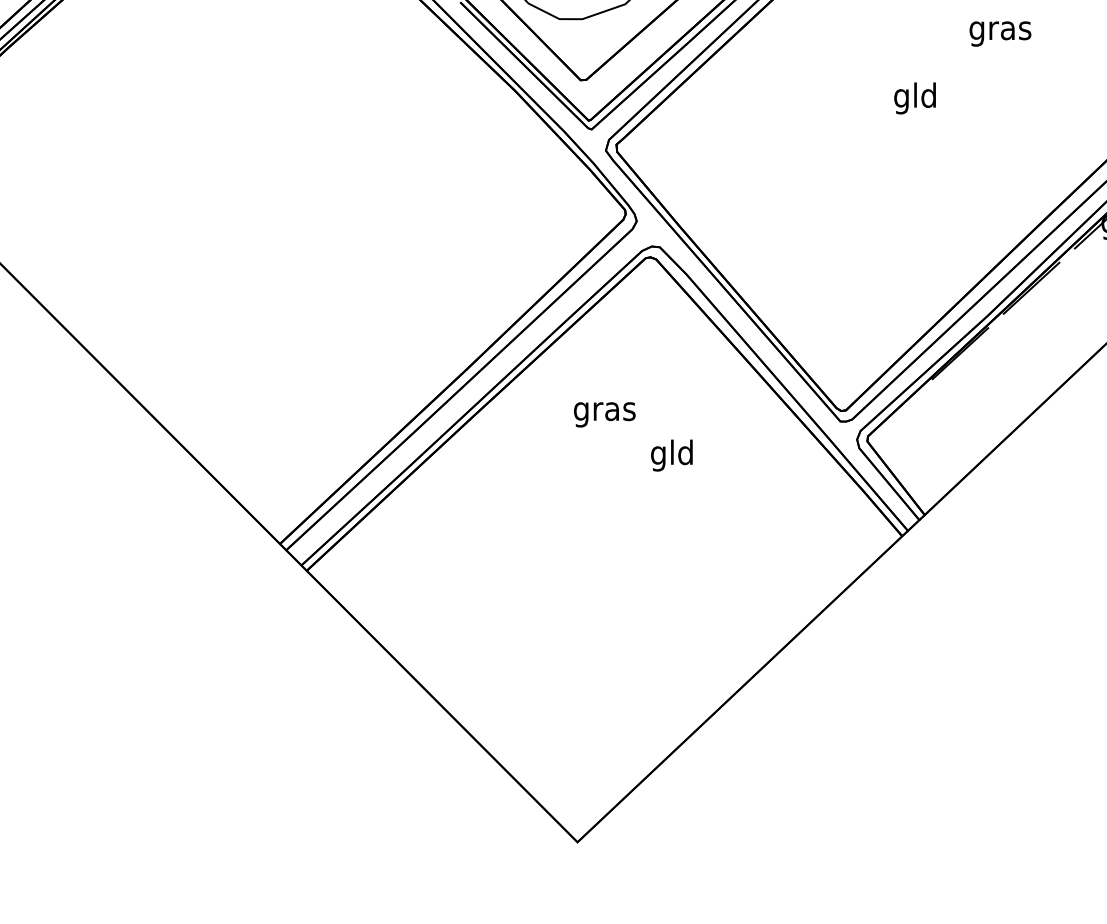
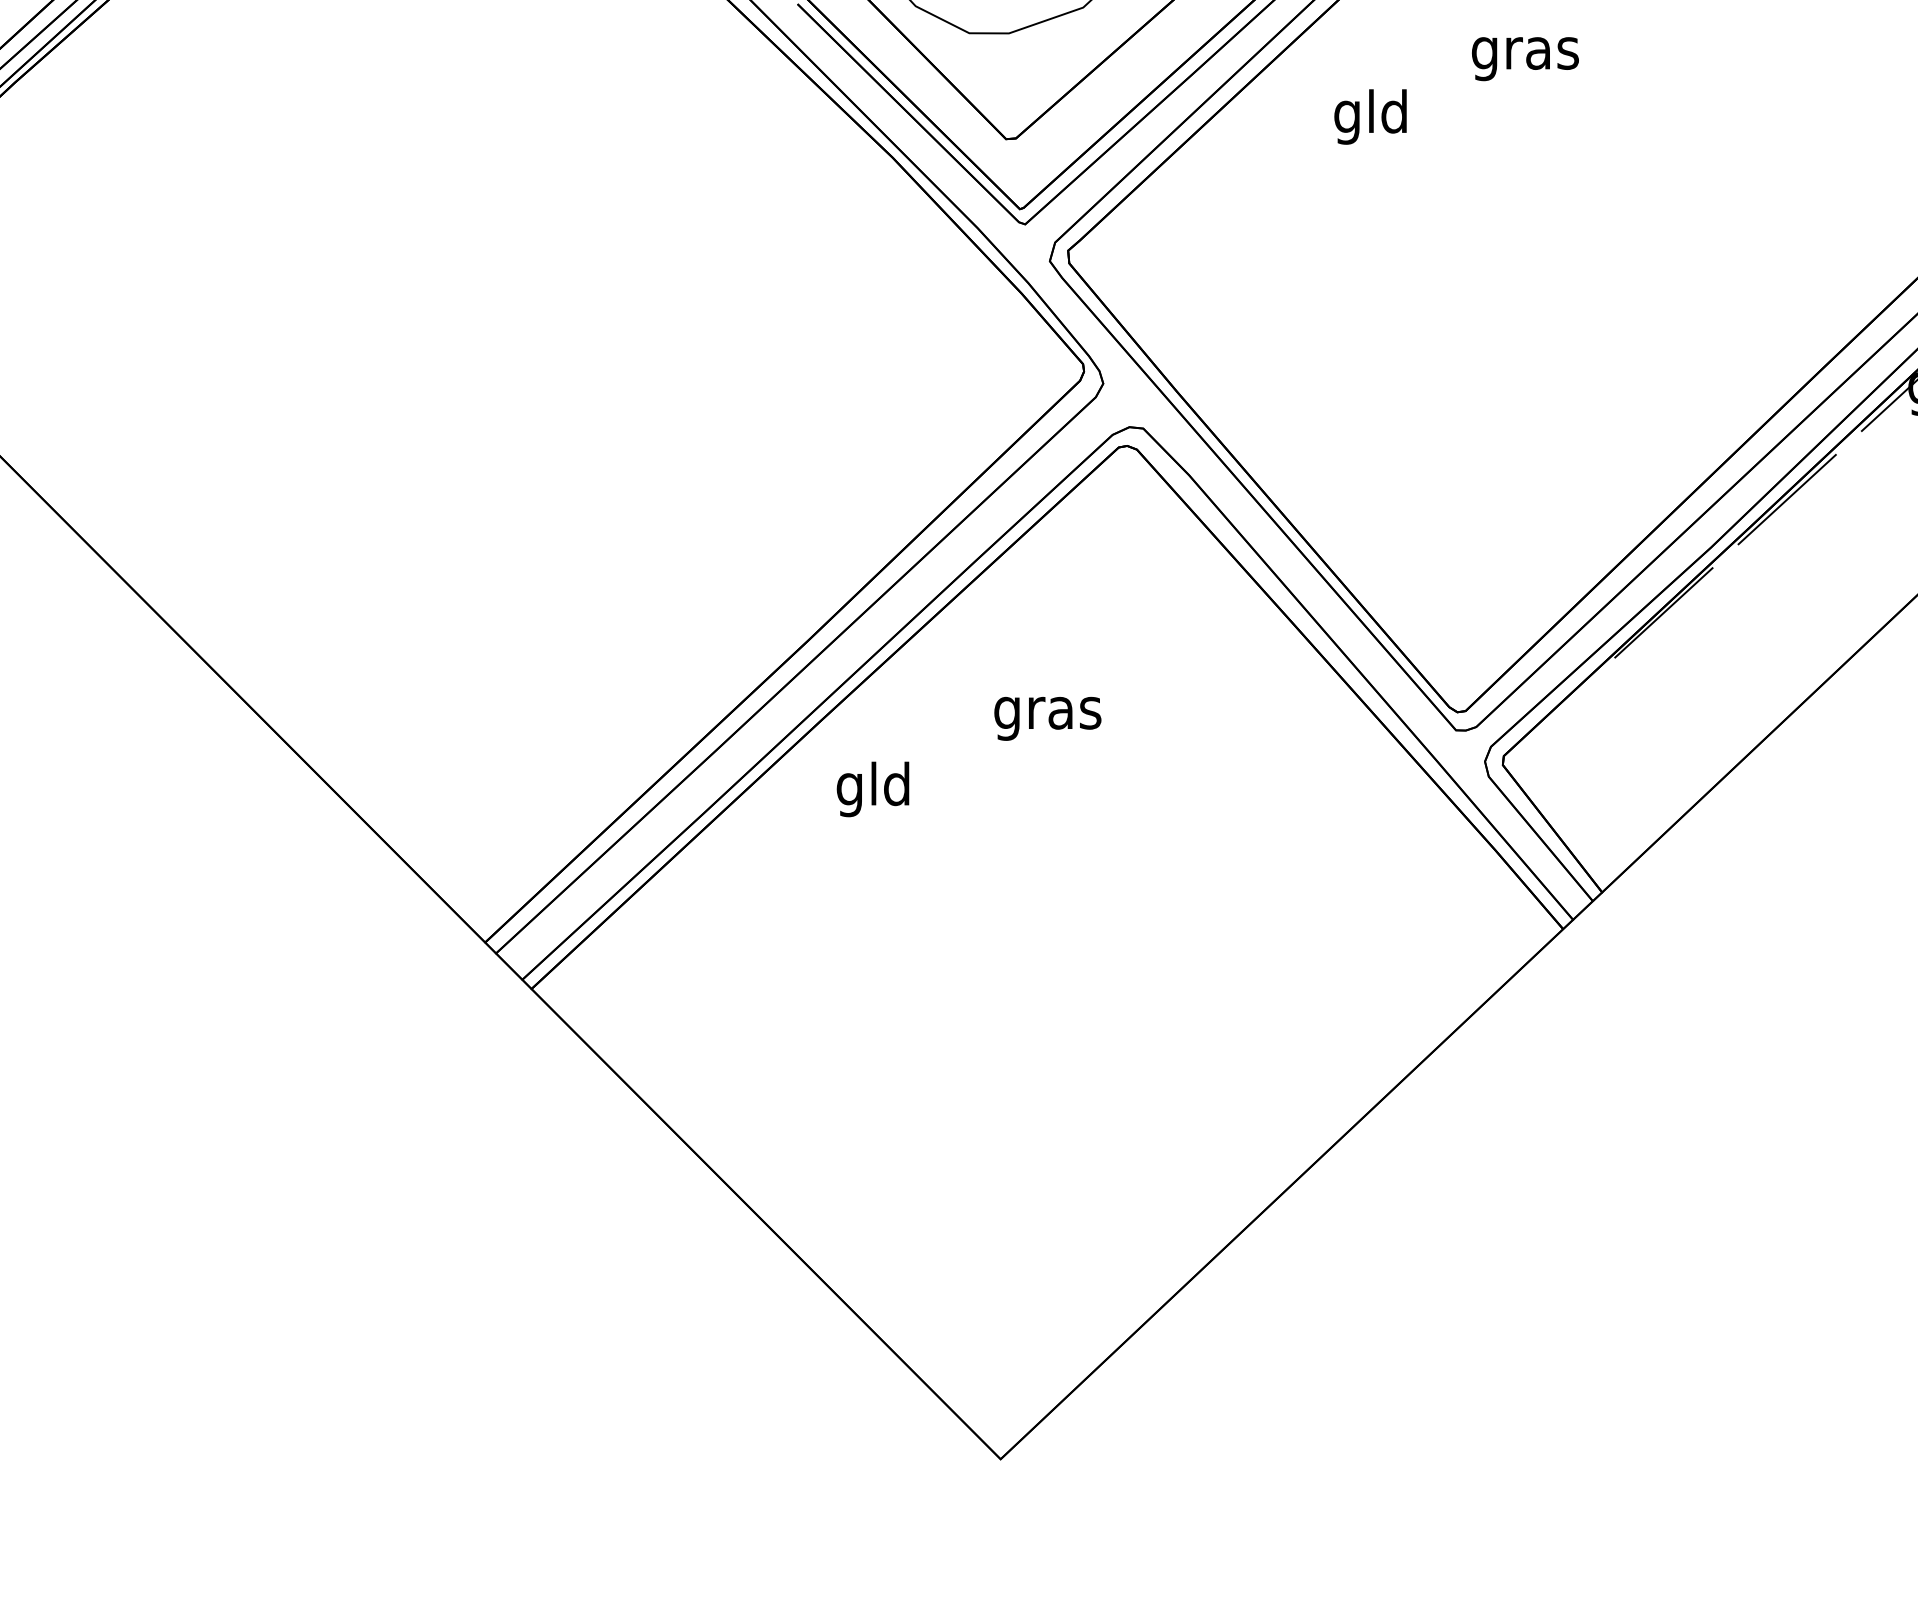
text: (1000, 33) -> (1525, 58), moved
text: (914, 98) -> (1369, 117), moved
text: (671, 455) -> (872, 789), moved

